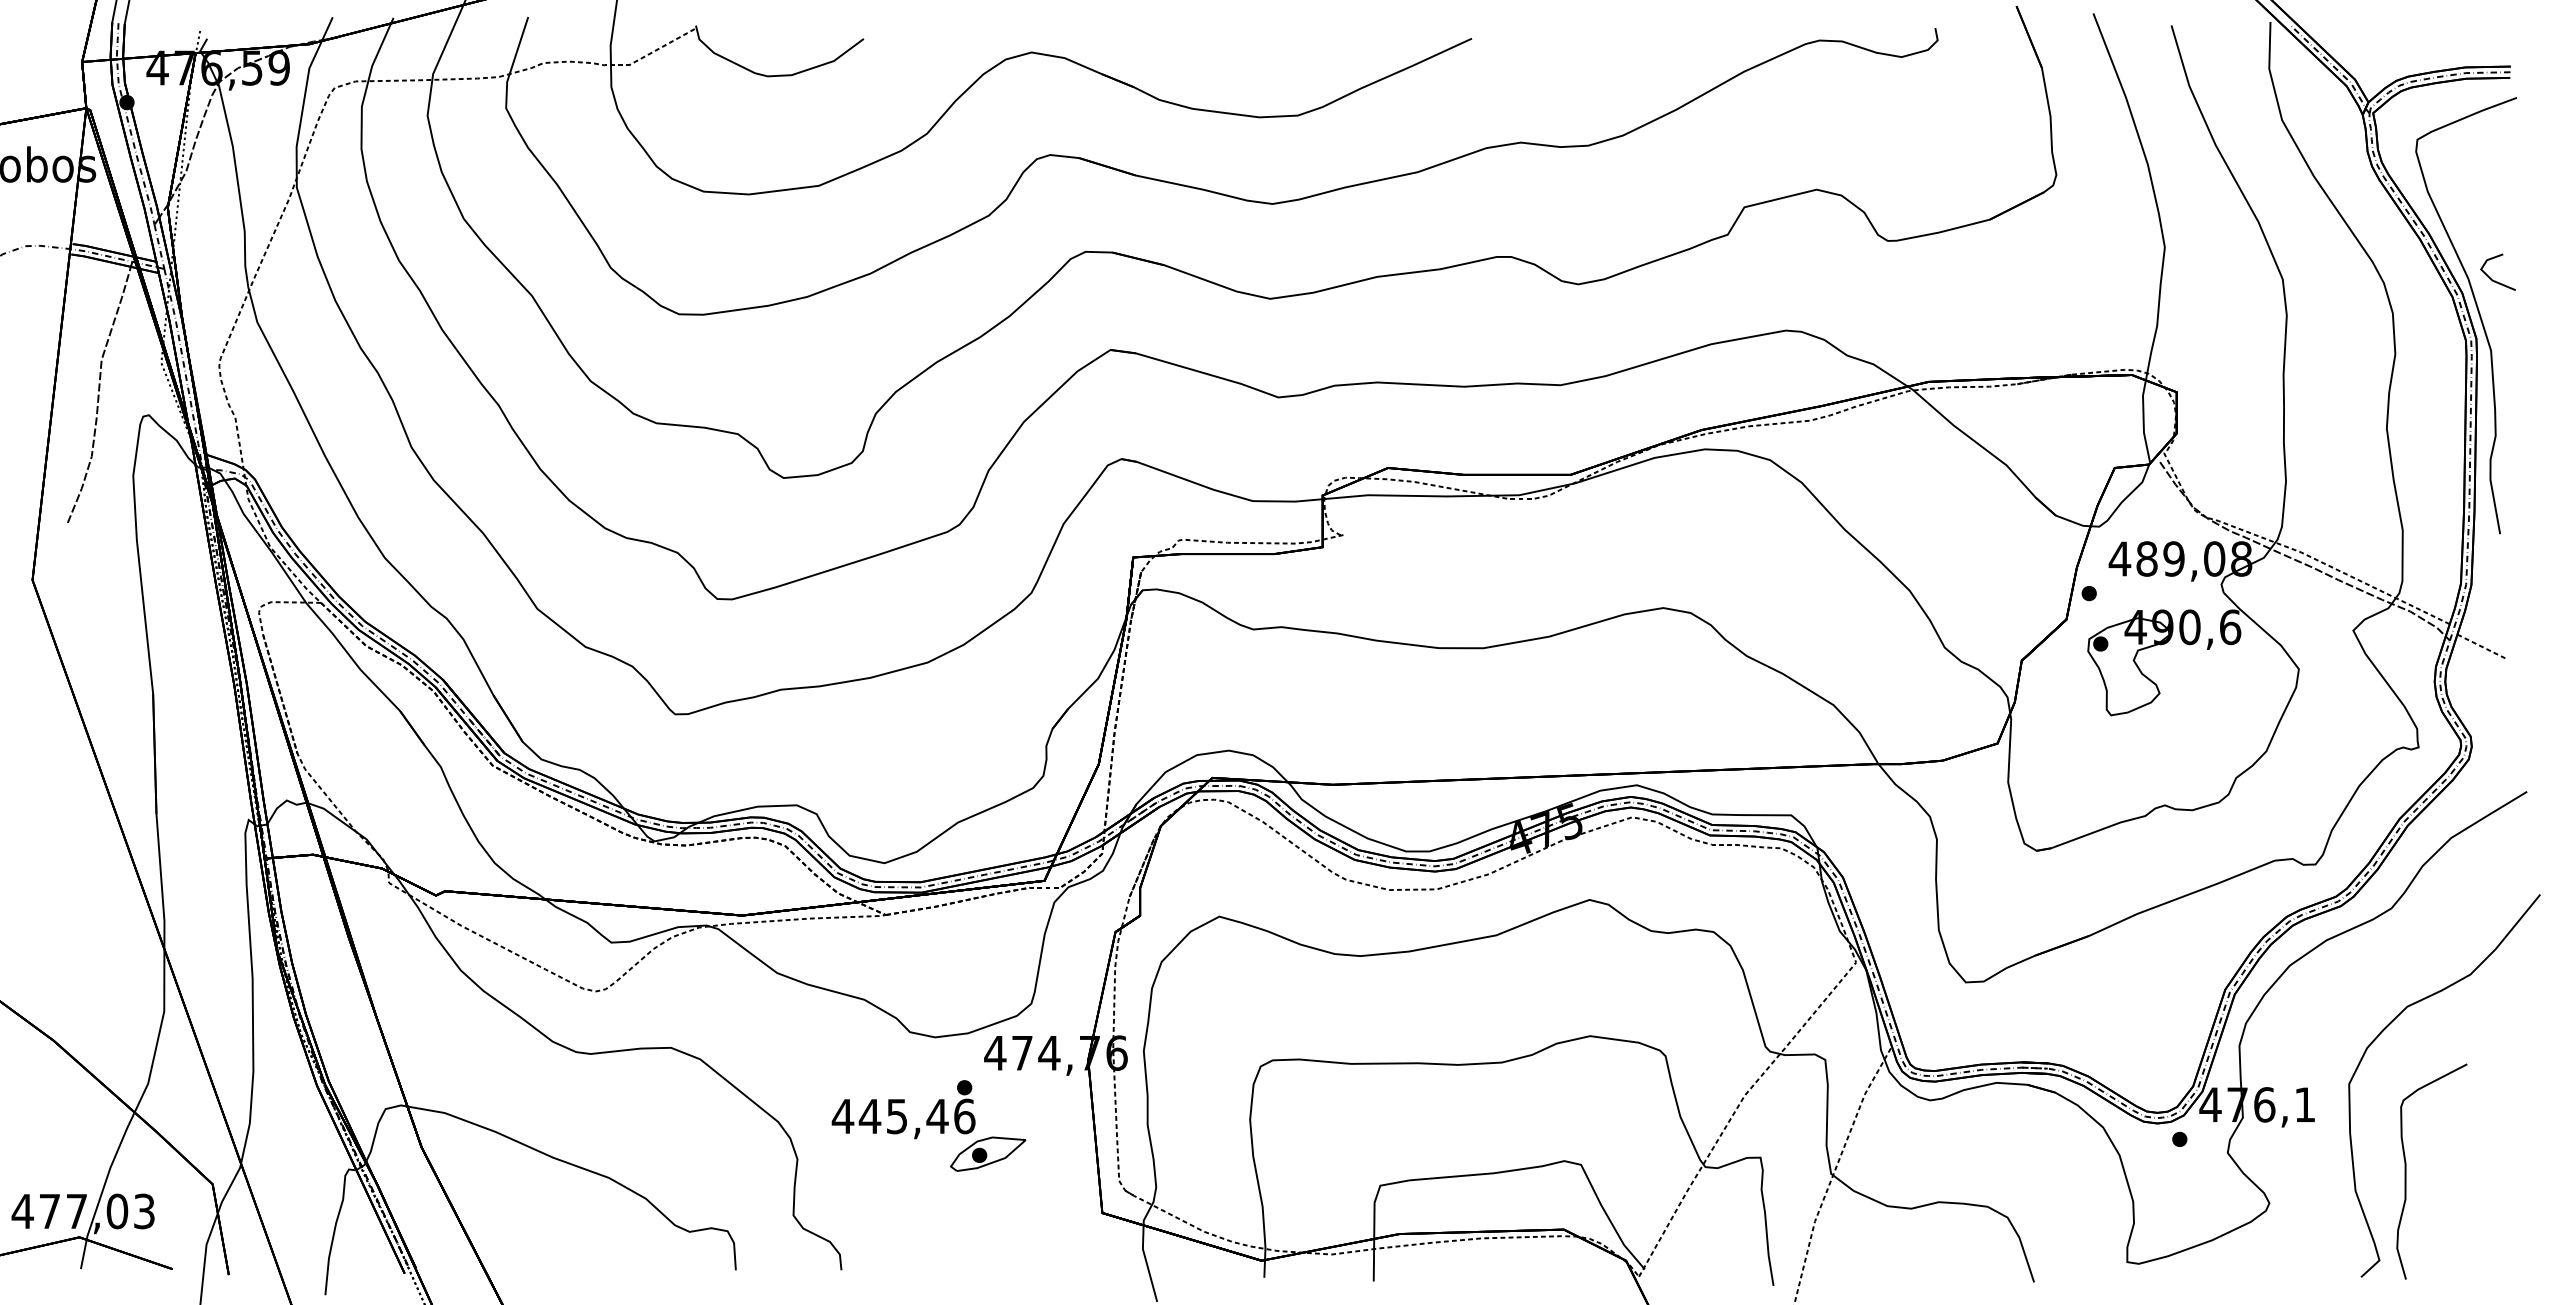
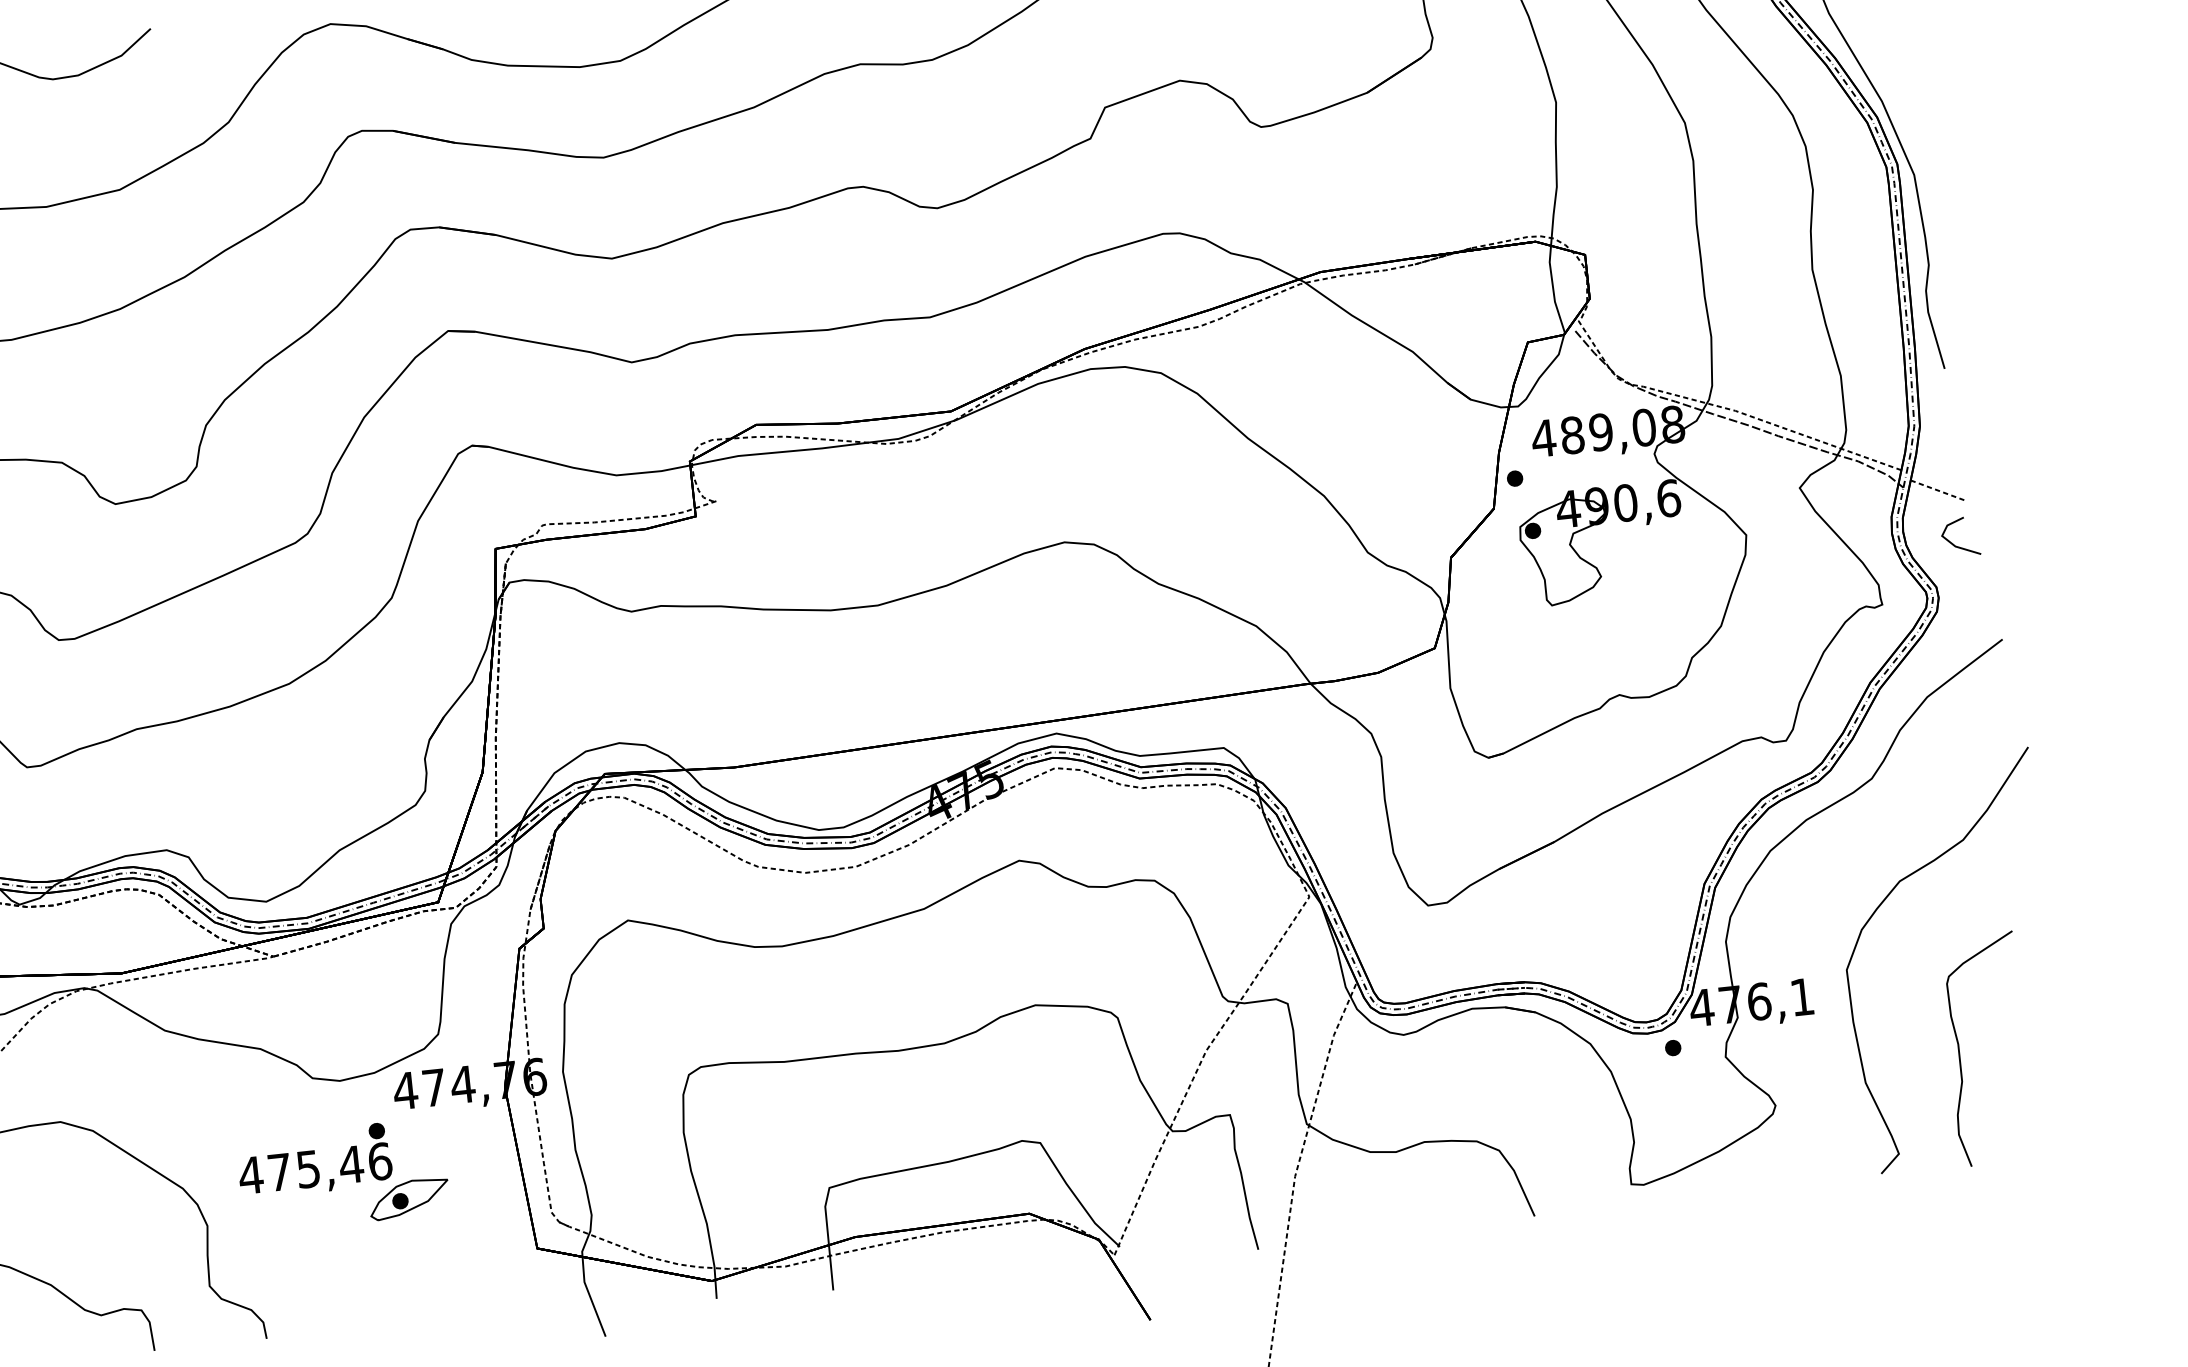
line: (2490, 277) -> (1952, 543), moved
text: (869, 1116) -> (279, 1172), 445,46 -> 475,46
curve: (2406, 1171) -> (1960, 1051), moved

